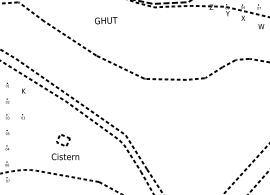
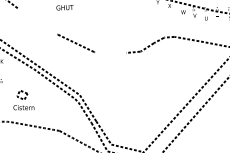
line: (70, 38) -> (37, 21), removed
line: (165, 79) -> (110, 52), removed
part: (64, 147) -> (23, 100), moved

